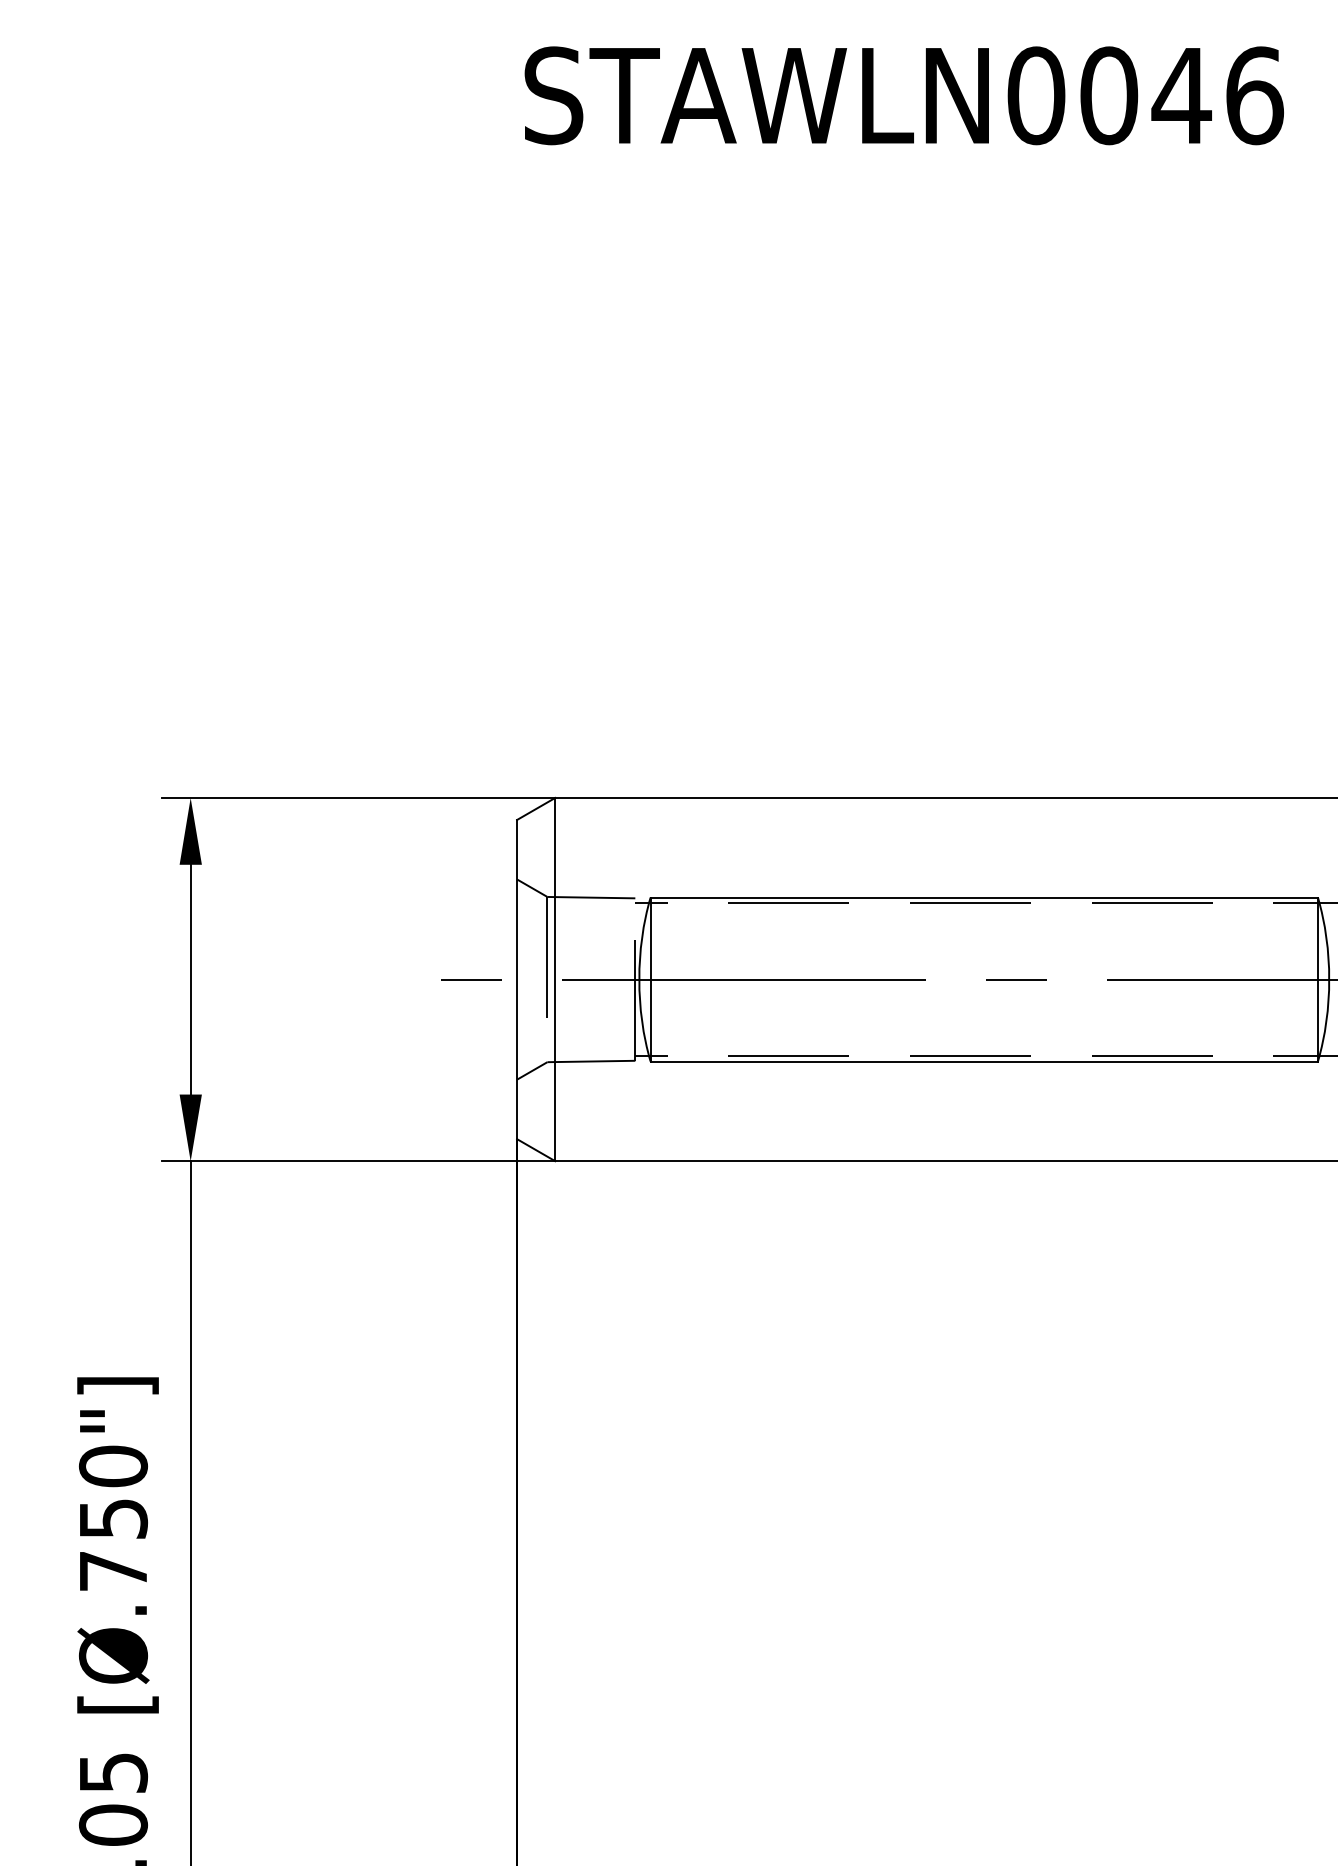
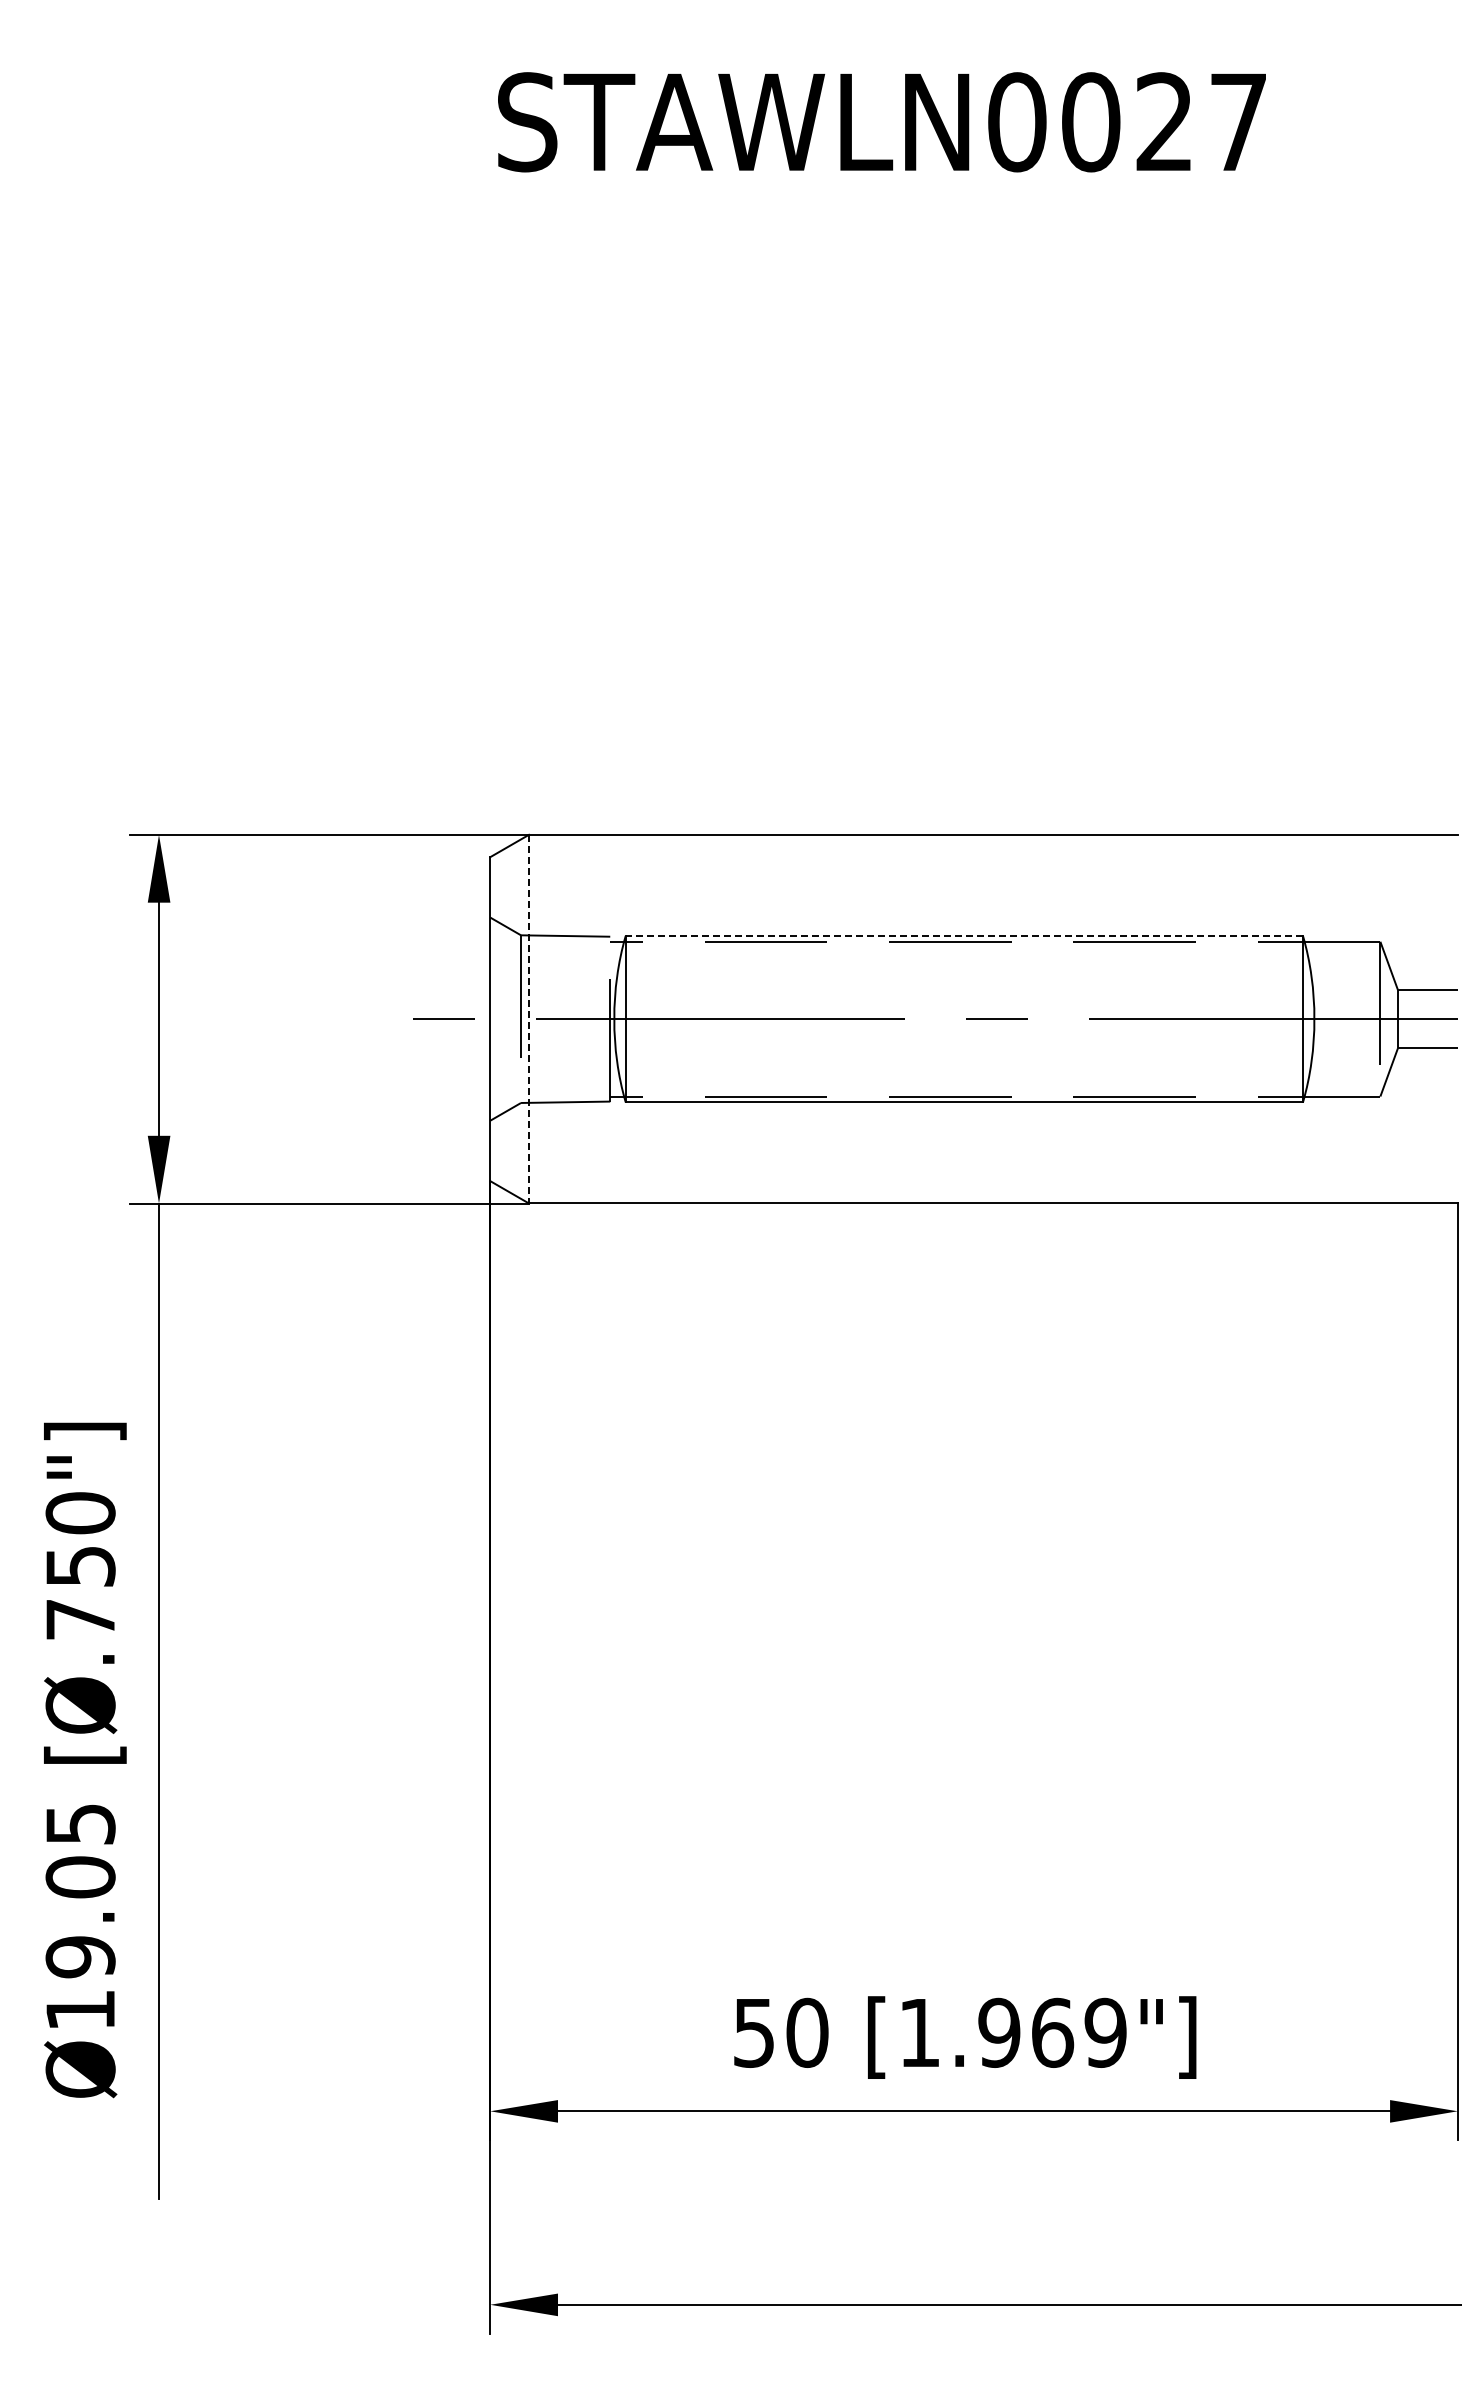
text: (1216, 96) -> (1200, 122), STAWLN0046 -> STAWLN0027
line: (984, 897) -> (964, 935), solid -> dashed
line: (554, 979) -> (528, 1019), solid -> dashed

